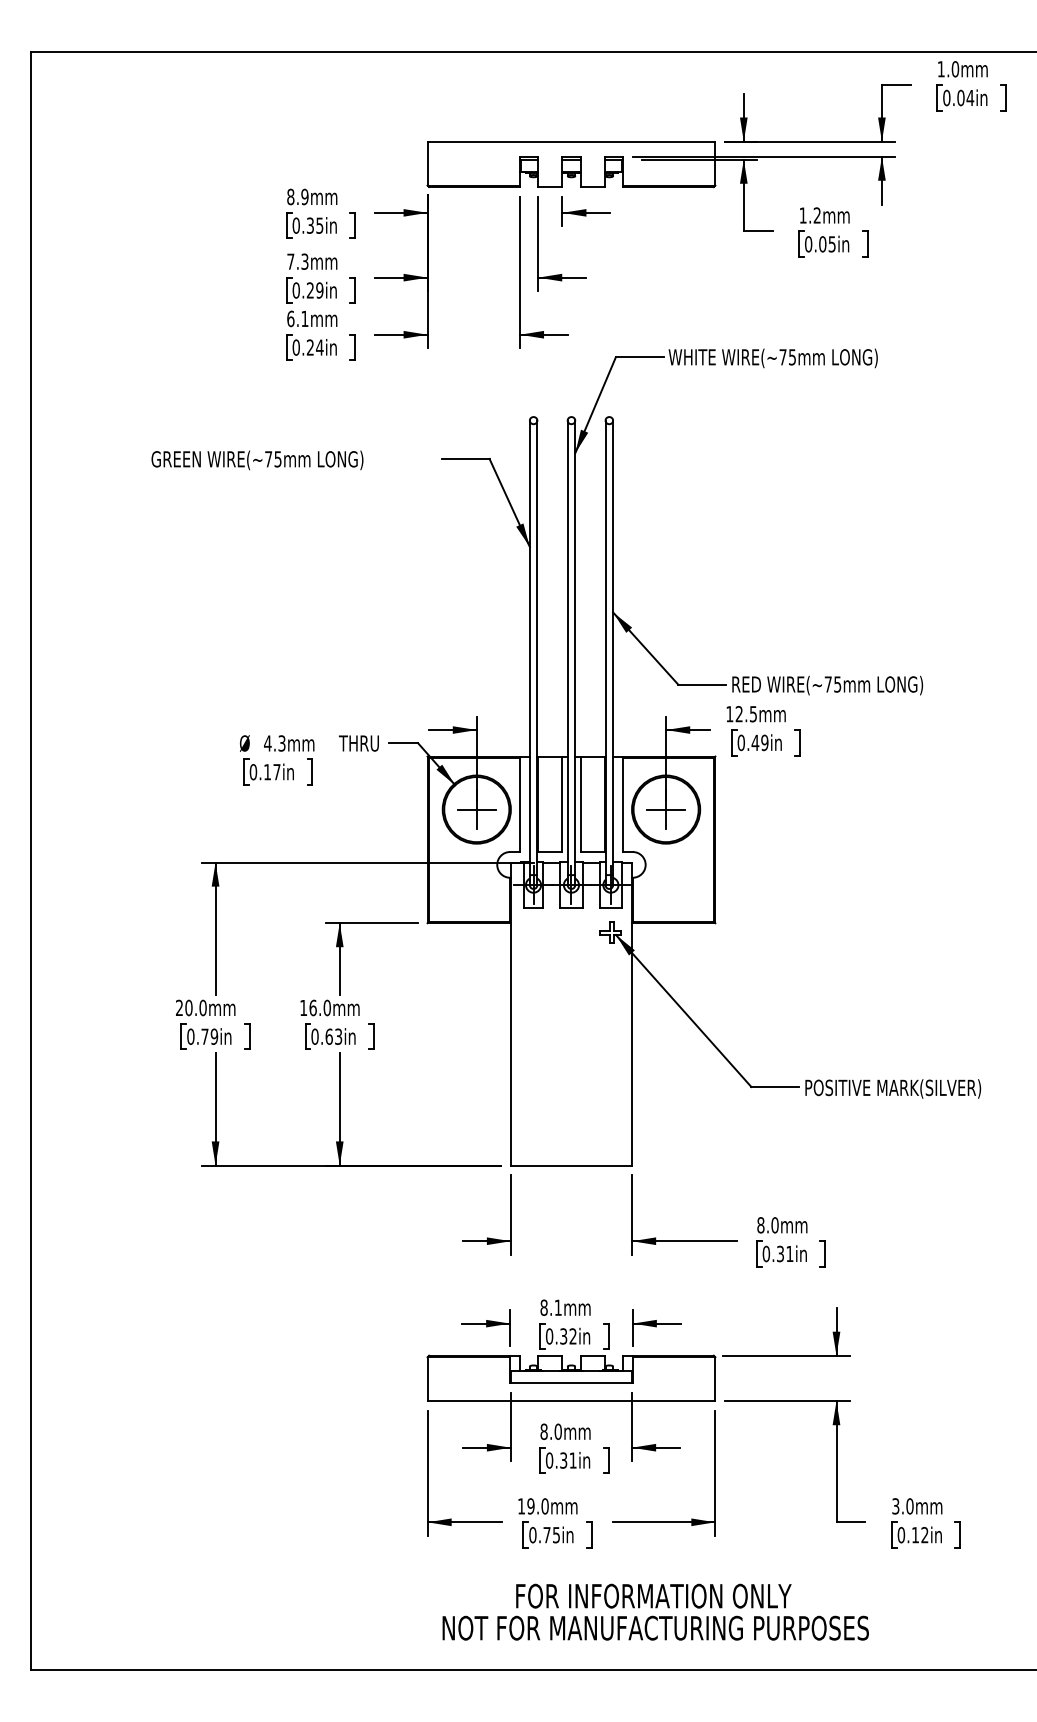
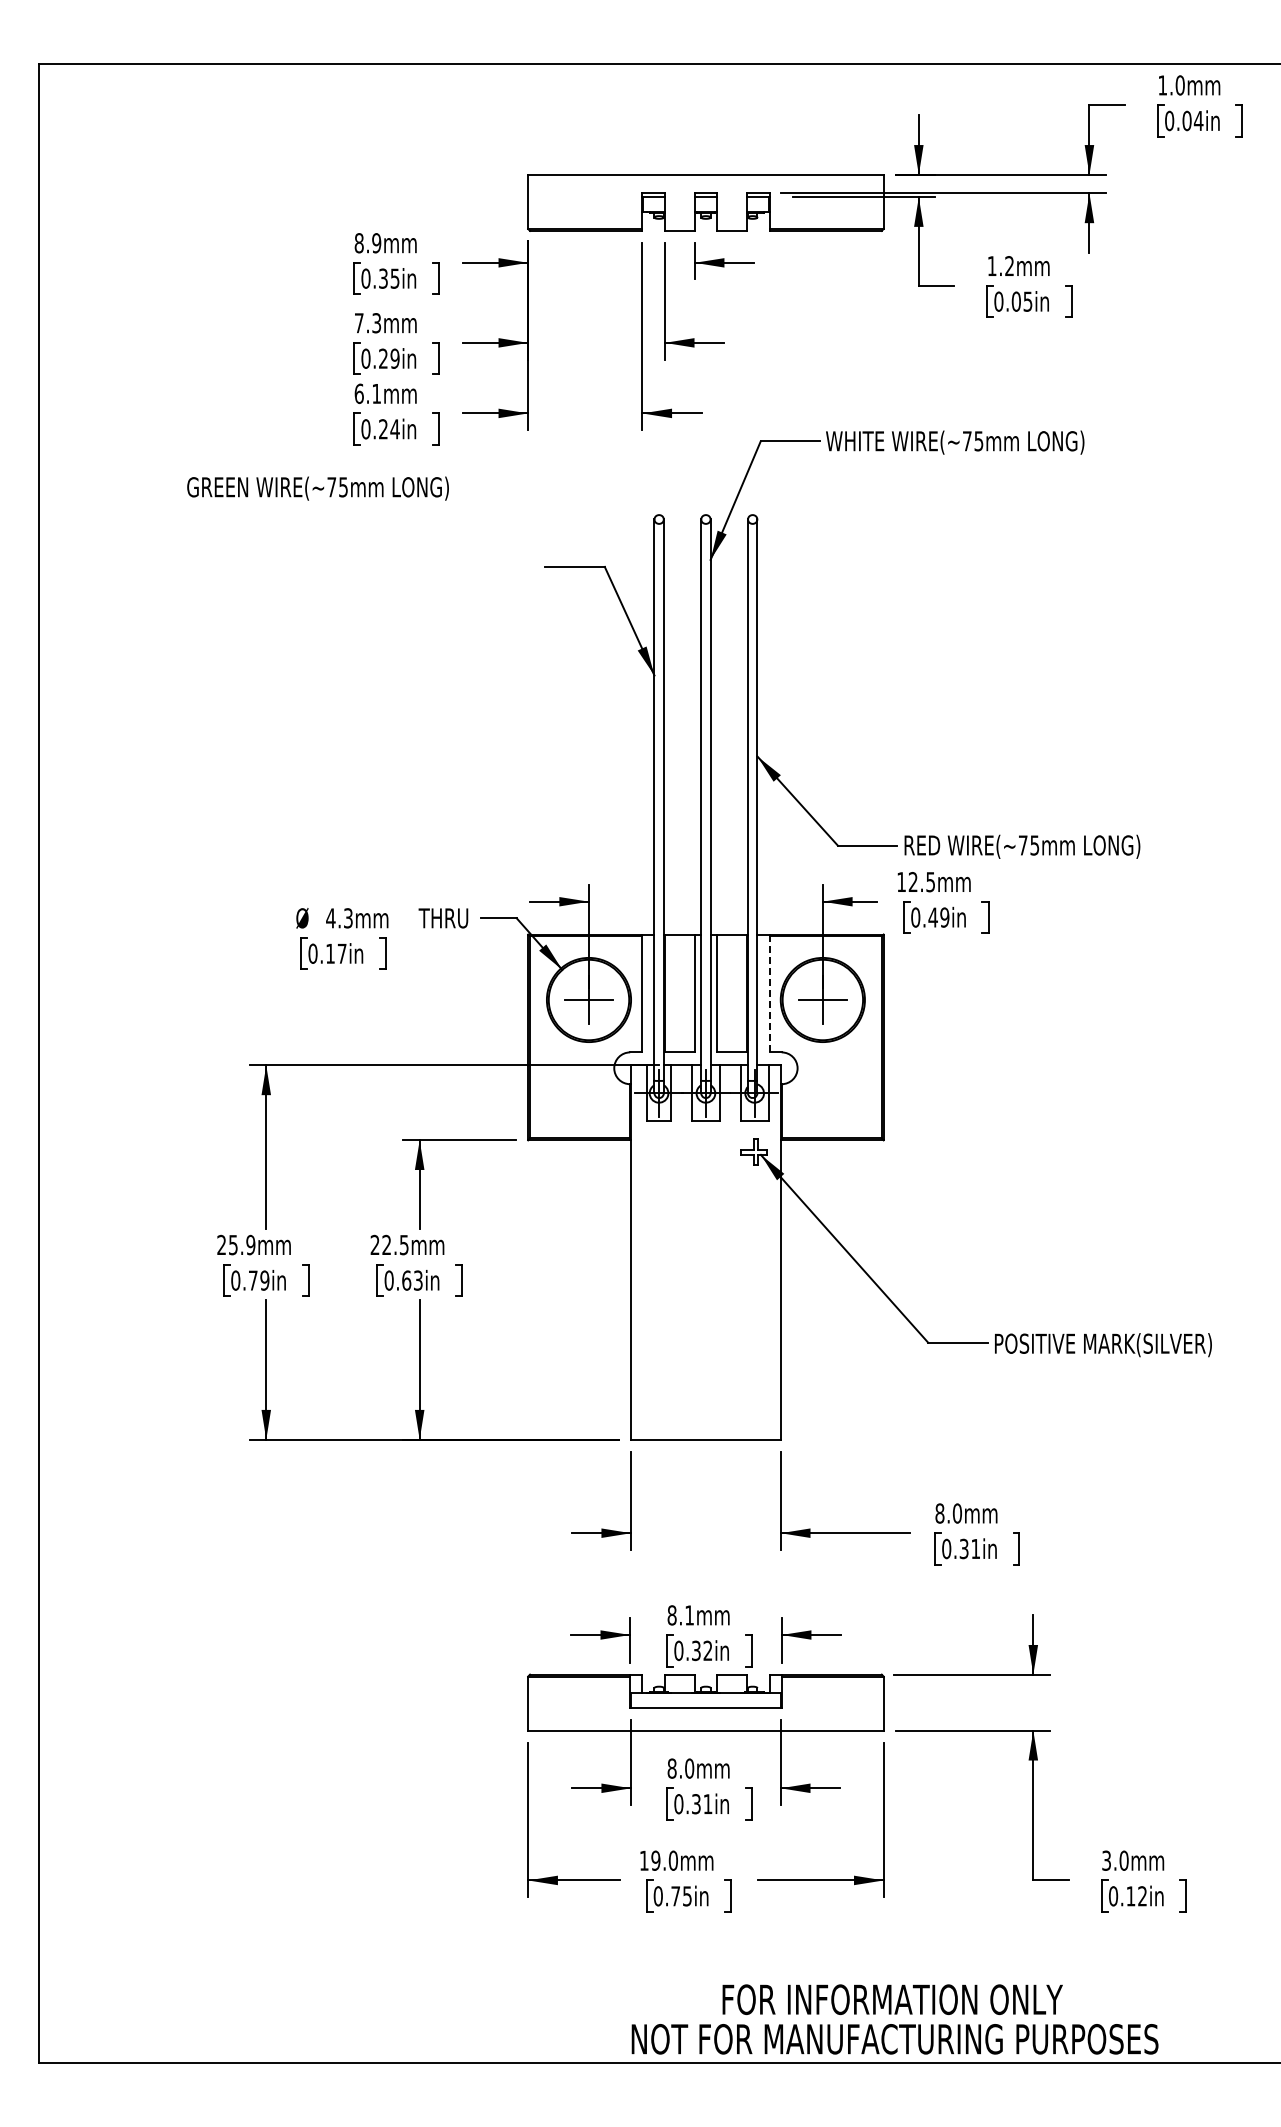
text: (257, 460) -> (317, 488), moved
line: (622, 805) -> (769, 994), solid -> dashed
text: (195, 1007) -> (241, 1244), 20.0mm -> 25.9mm
text: (315, 1007) -> (389, 1244), 16.0mm -> 22.5mm
text: (655, 1612) -> (894, 2019), moved

